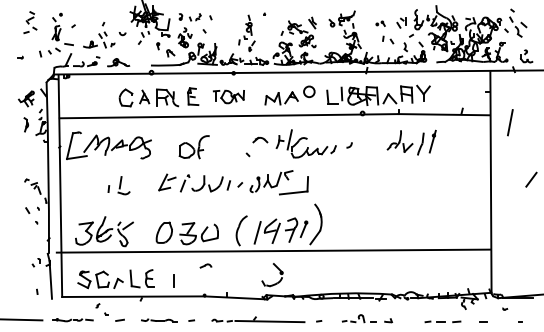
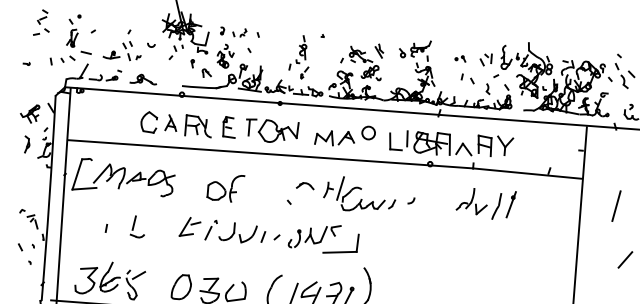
part: (228, 96) -> (271, 130), size x1.43
line: (510, 122) -> (616, 205), moved
line: (108, 188) -> (106, 227), moved

